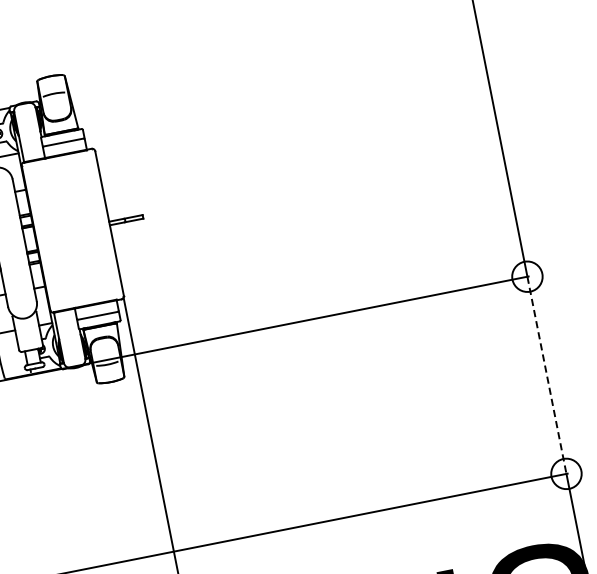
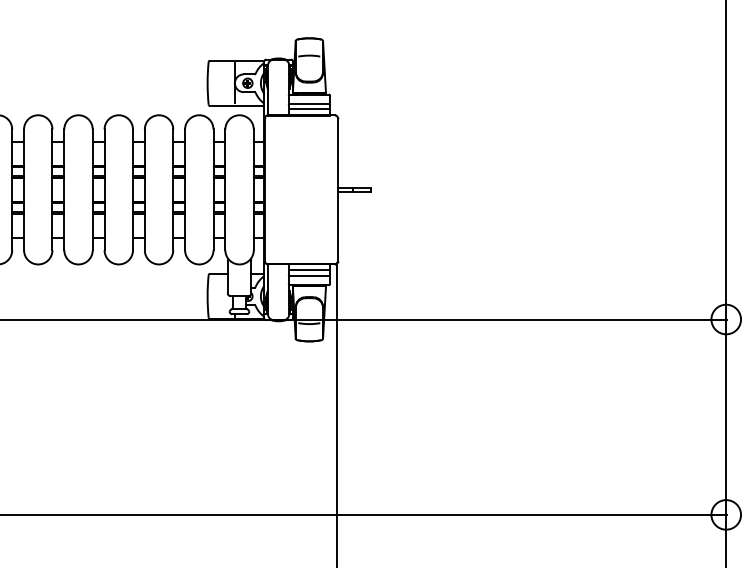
line: (63, 148) -> (308, 109), added
line: (96, 310) -> (308, 270), added
line: (547, 375) -> (726, 417), dashed -> solid

